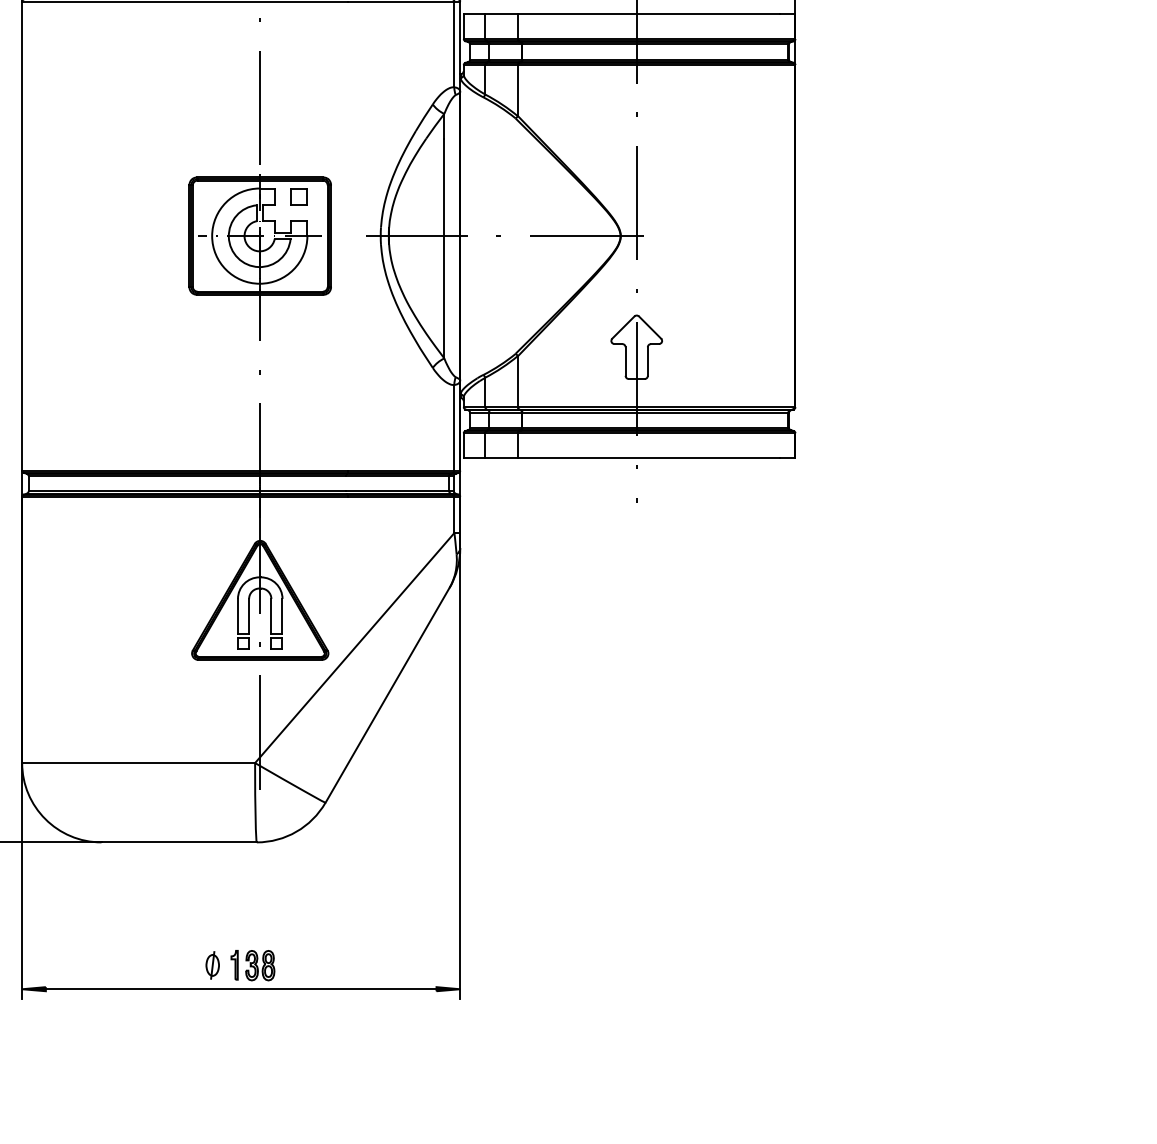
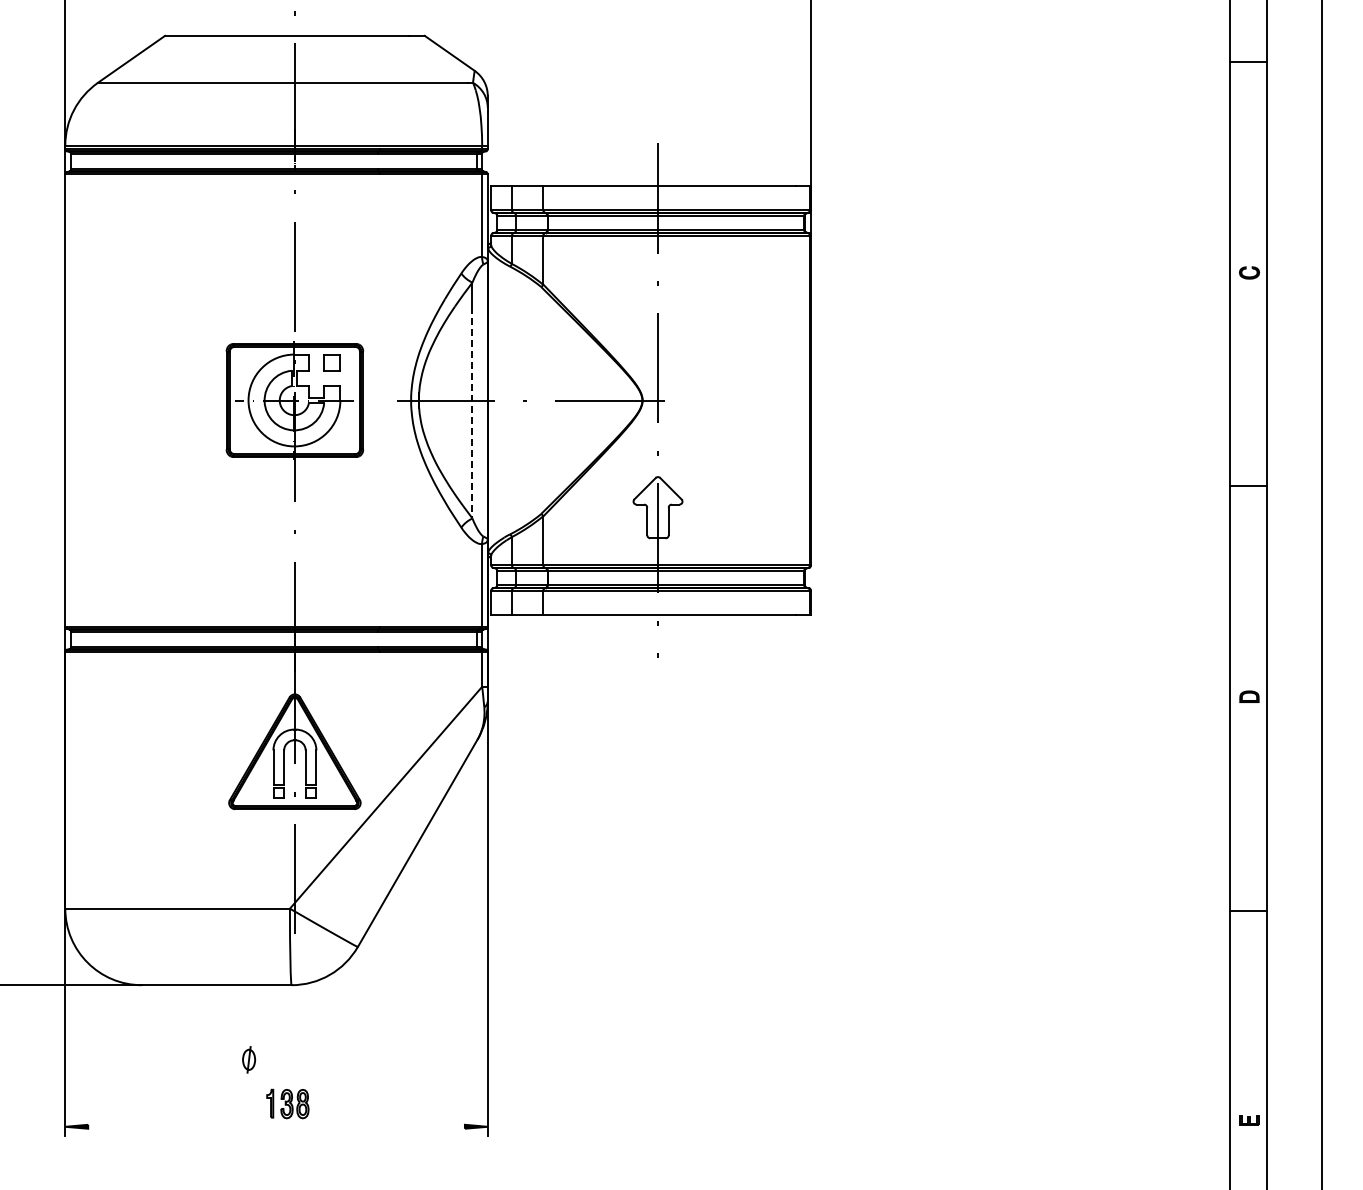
line: (444, 248) -> (472, 412), solid -> dashed
part: (213, 965) -> (249, 1059), moved
line: (241, 988) -> (276, 1126), removed

